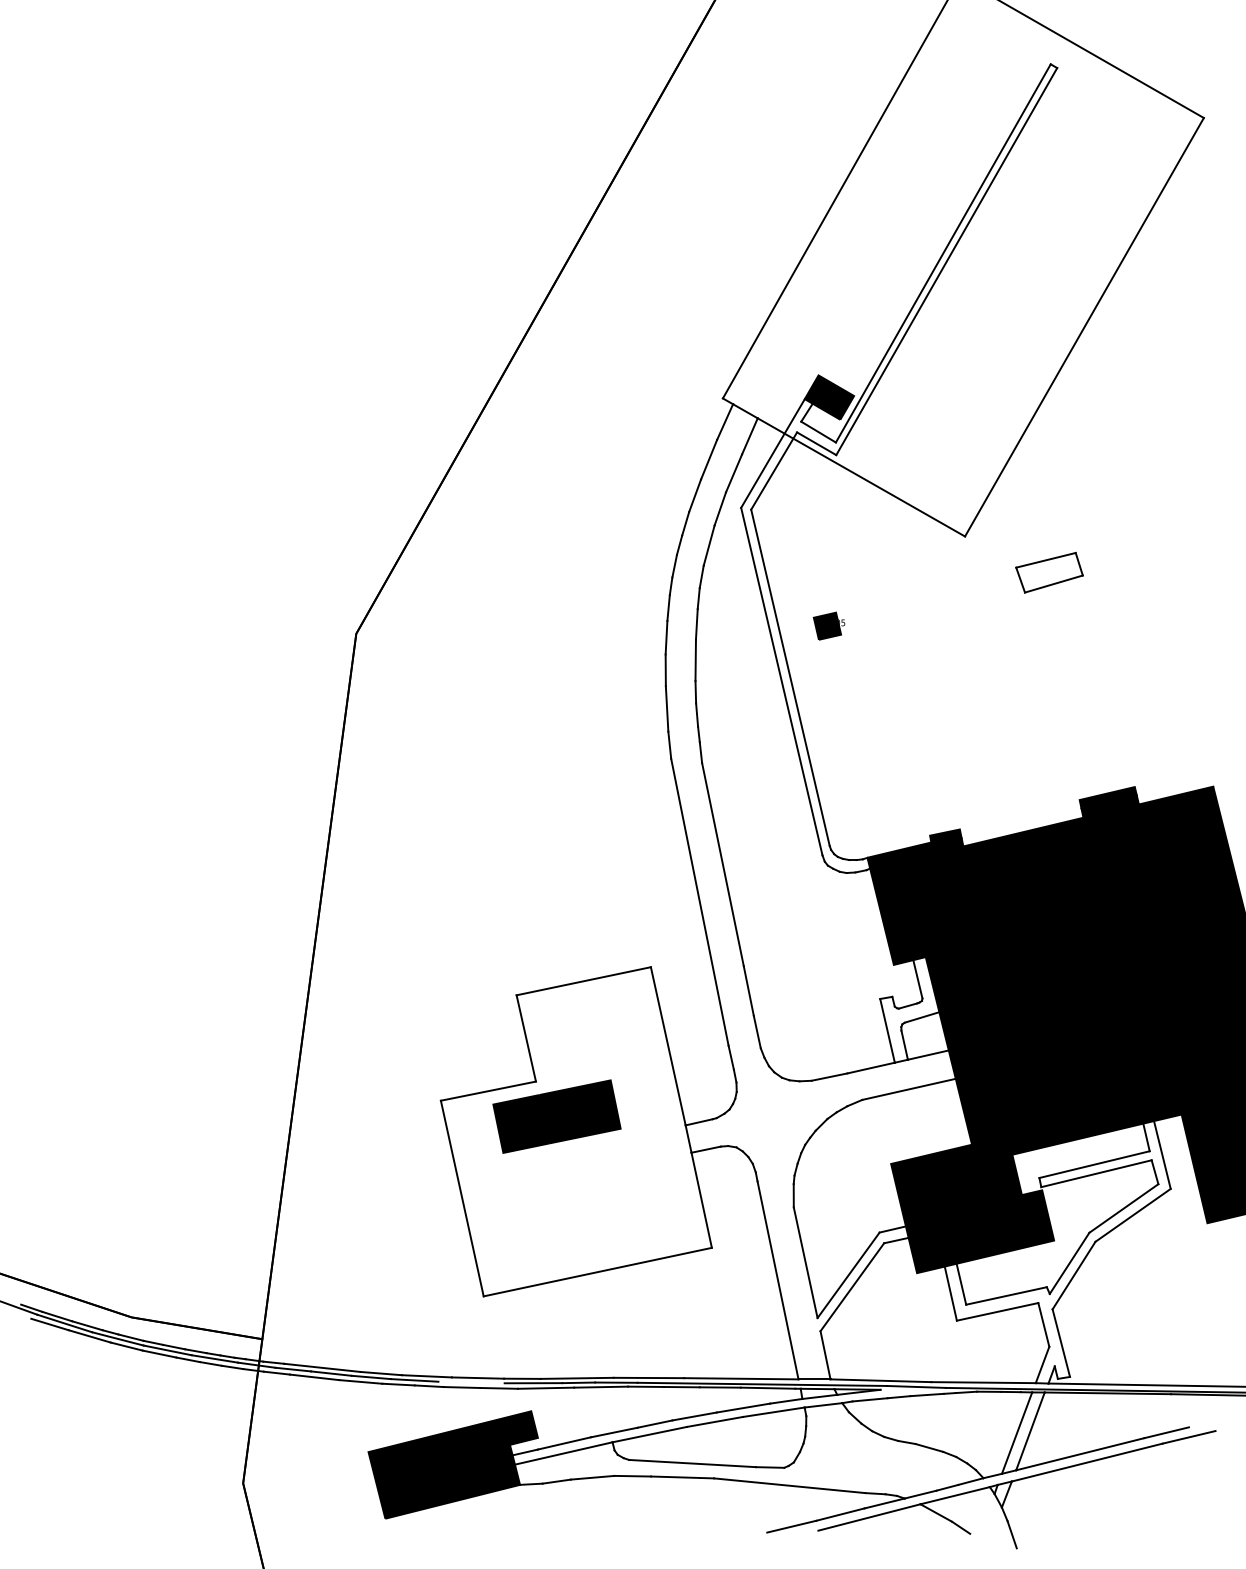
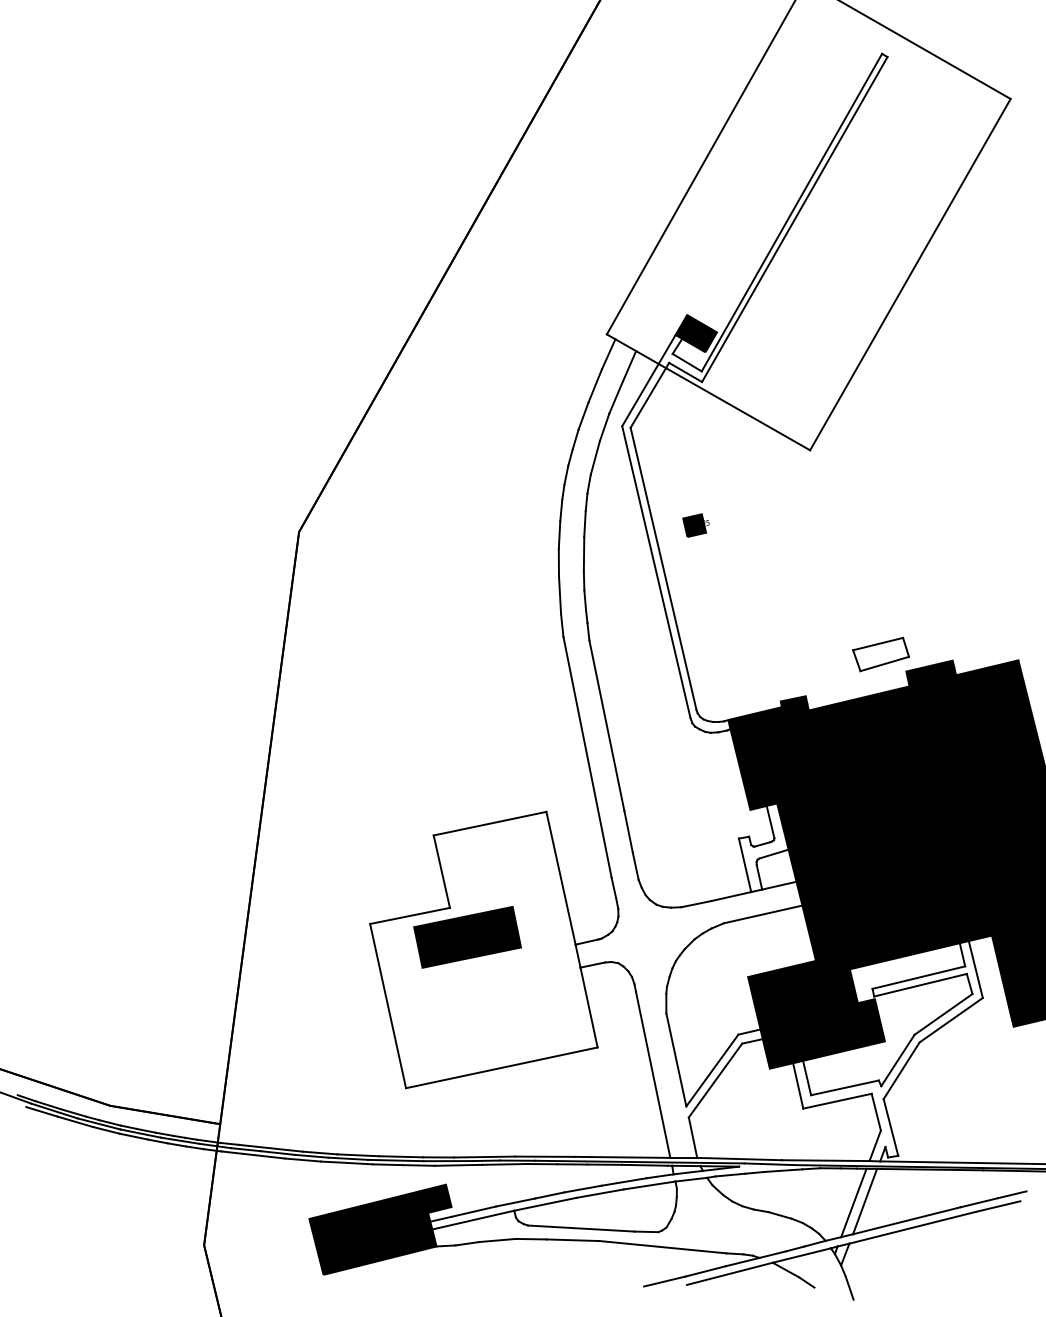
part: (1049, 572) -> (881, 654), moved
line: (471, 1382) -> (395, 1160), added
line: (1205, 1423) -> (1012, 1194), added

